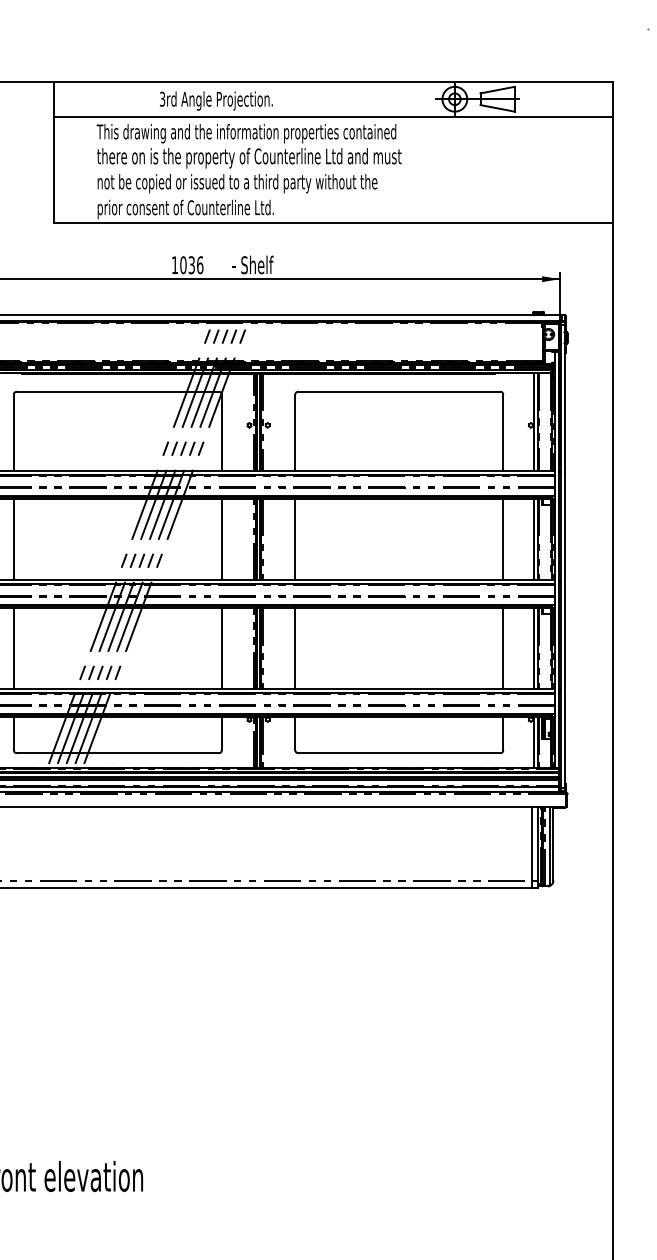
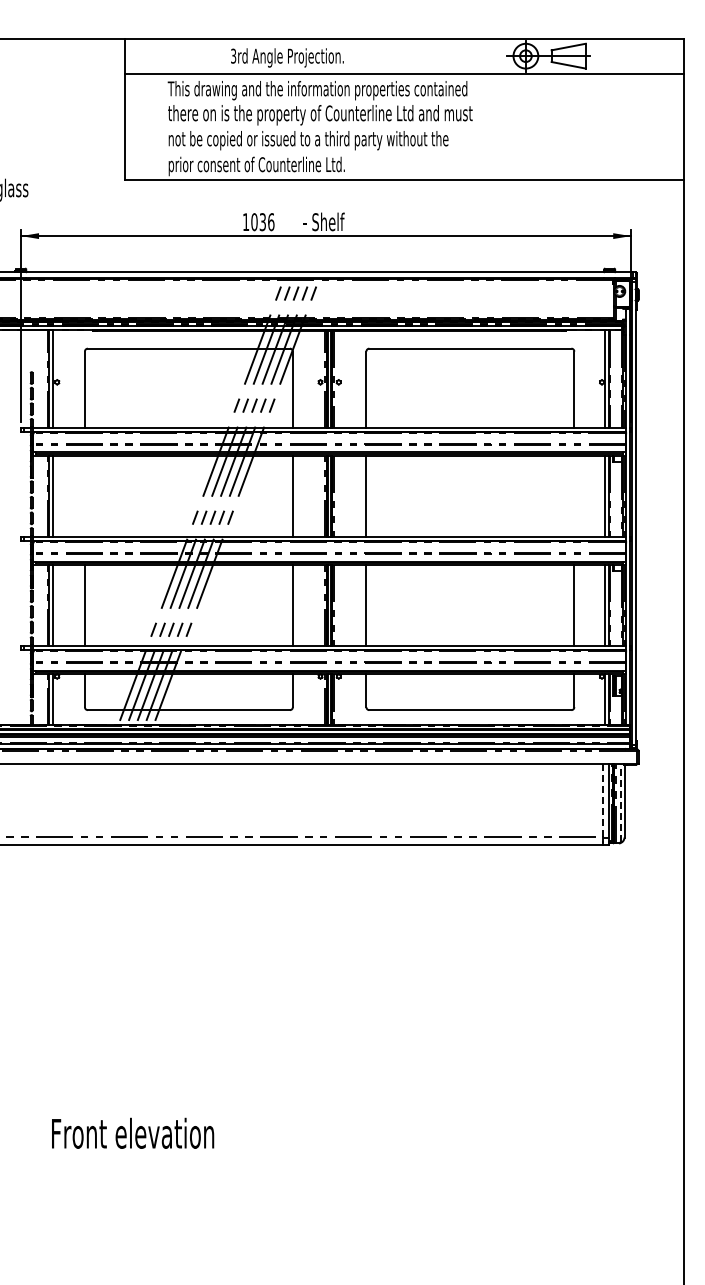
line: (13, 539) -> (84, 496), removed
line: (503, 539) -> (574, 496), removed
line: (532, 843) -> (603, 800), solid -> dashed
line: (549, 845) -> (620, 802), solid -> dashed

